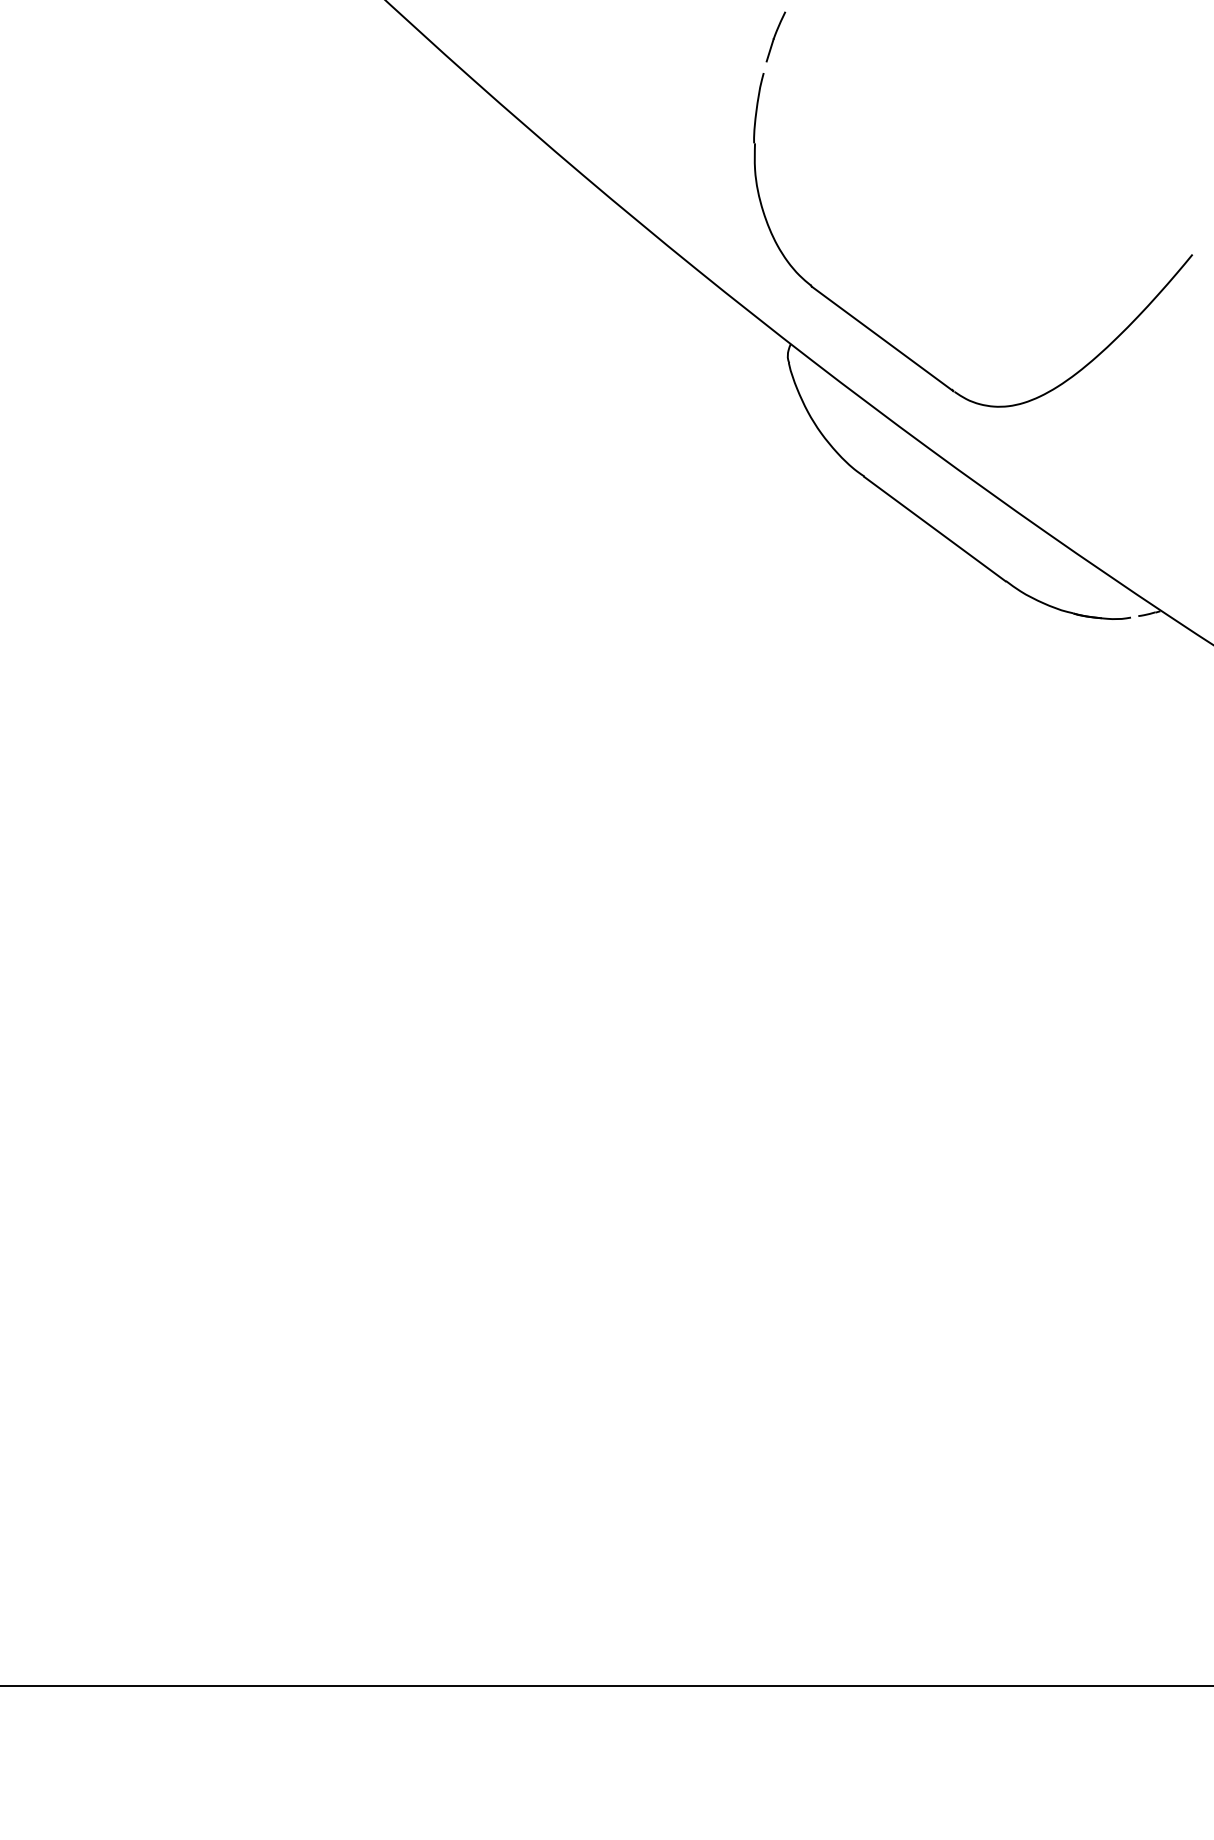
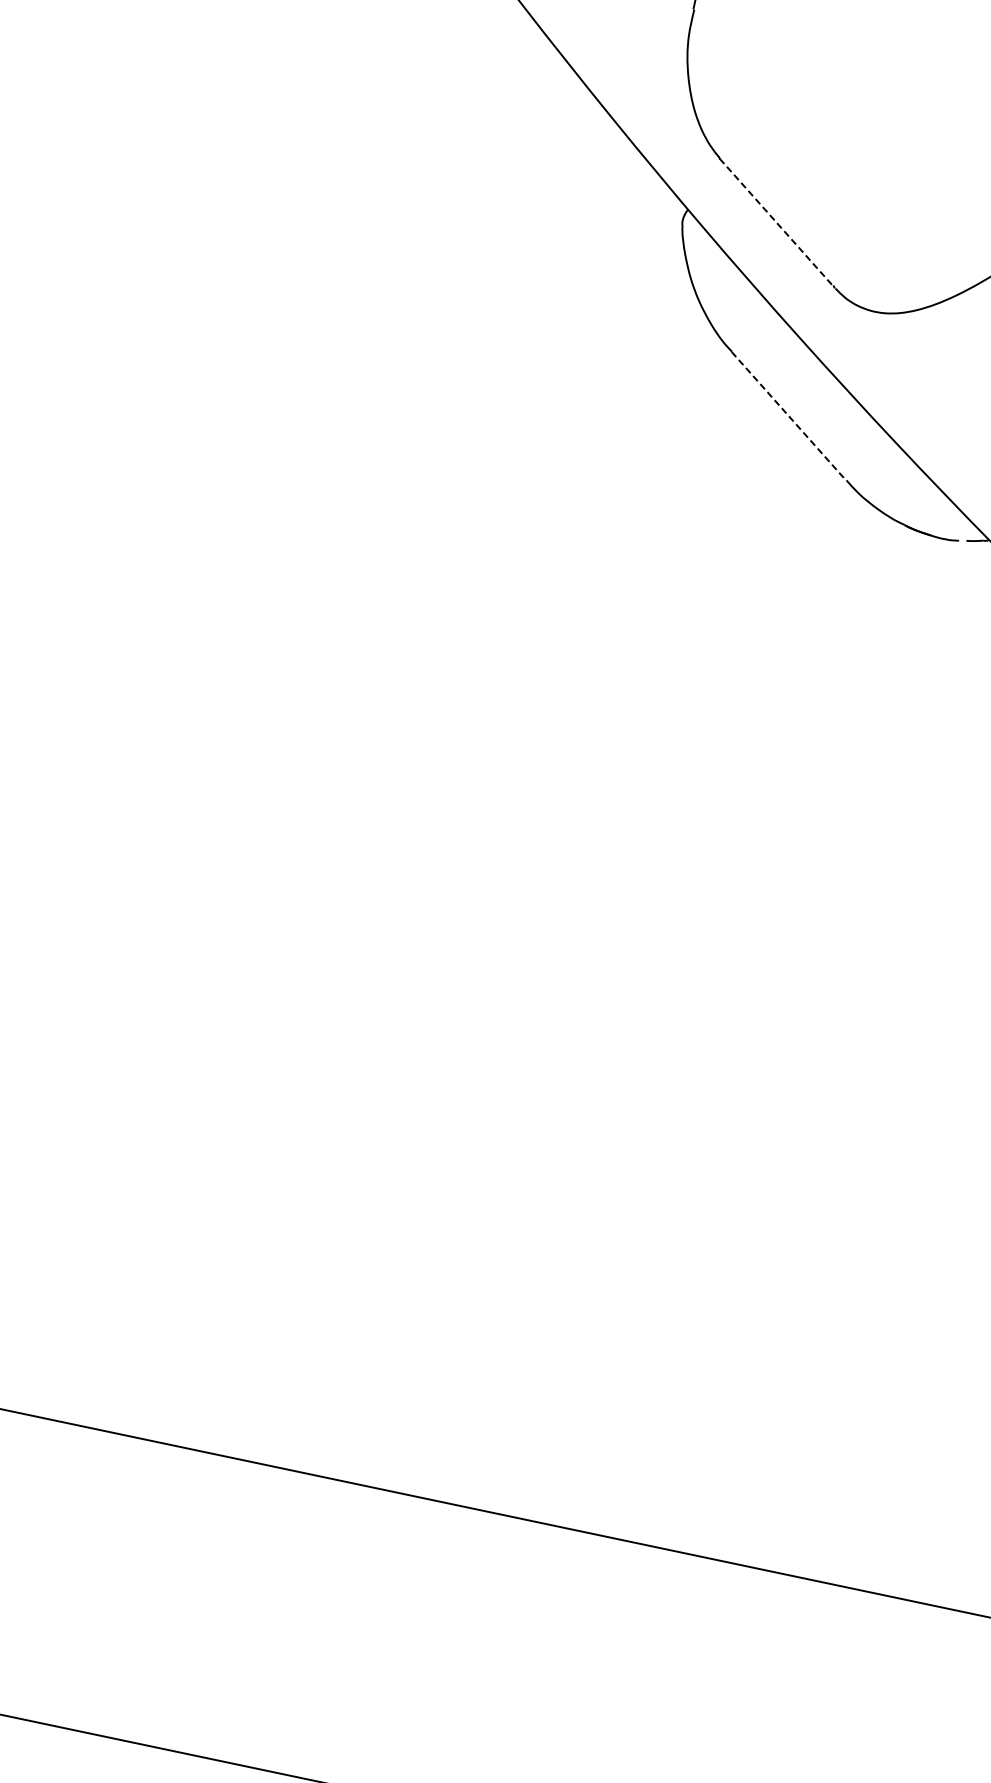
line: (882, 338) -> (777, 222), solid -> dashed
line: (935, 529) -> (789, 416), solid -> dashed

